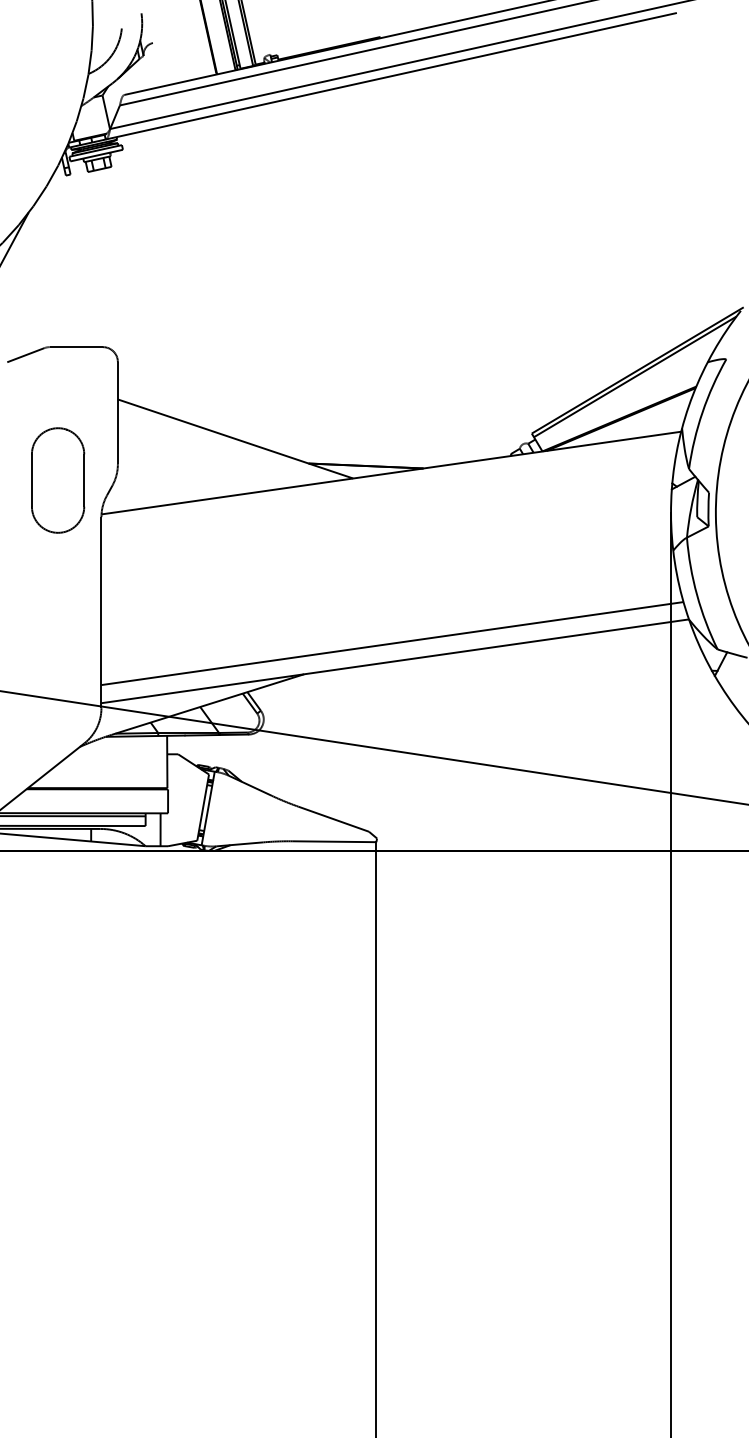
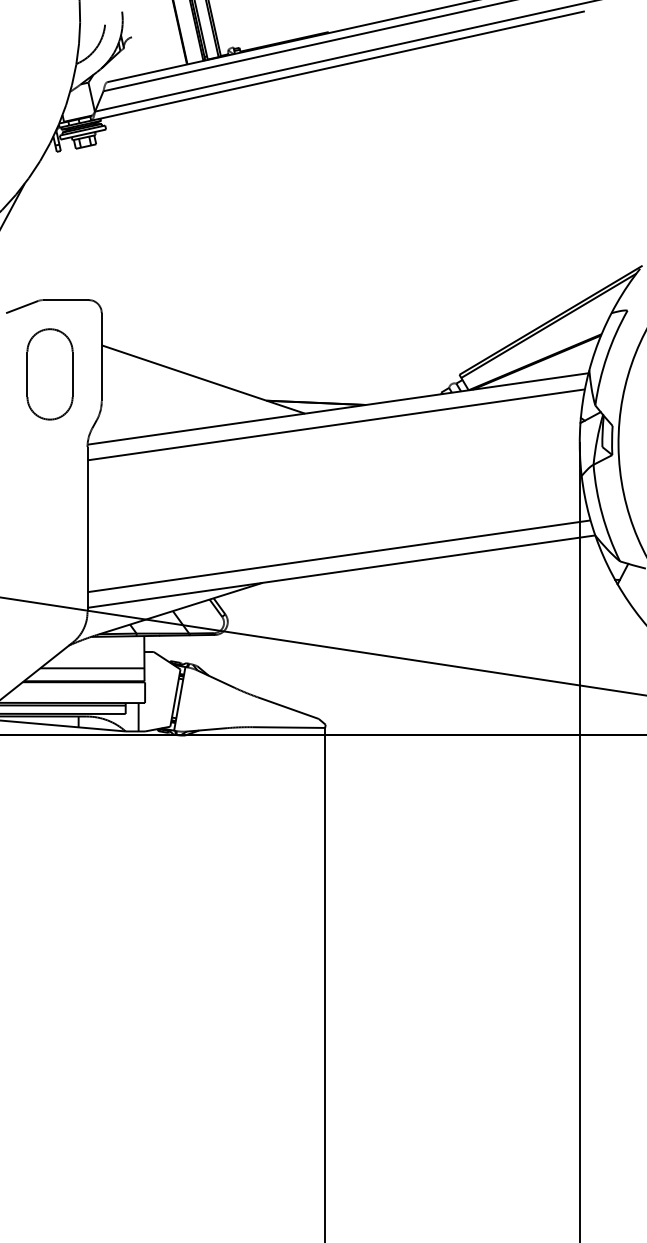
part: (57, 480) -> (49, 374), moved
line: (388, 491) -> (335, 424), added
line: (107, 773) -> (92, 668), added

